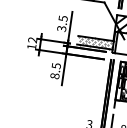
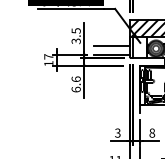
text: (32, 39) -> (48, 56), 12 -> 17
hatch: (95, 42) -> (111, 50), removed
text: (54, 71) -> (75, 84), 8.5 -> 6.6

